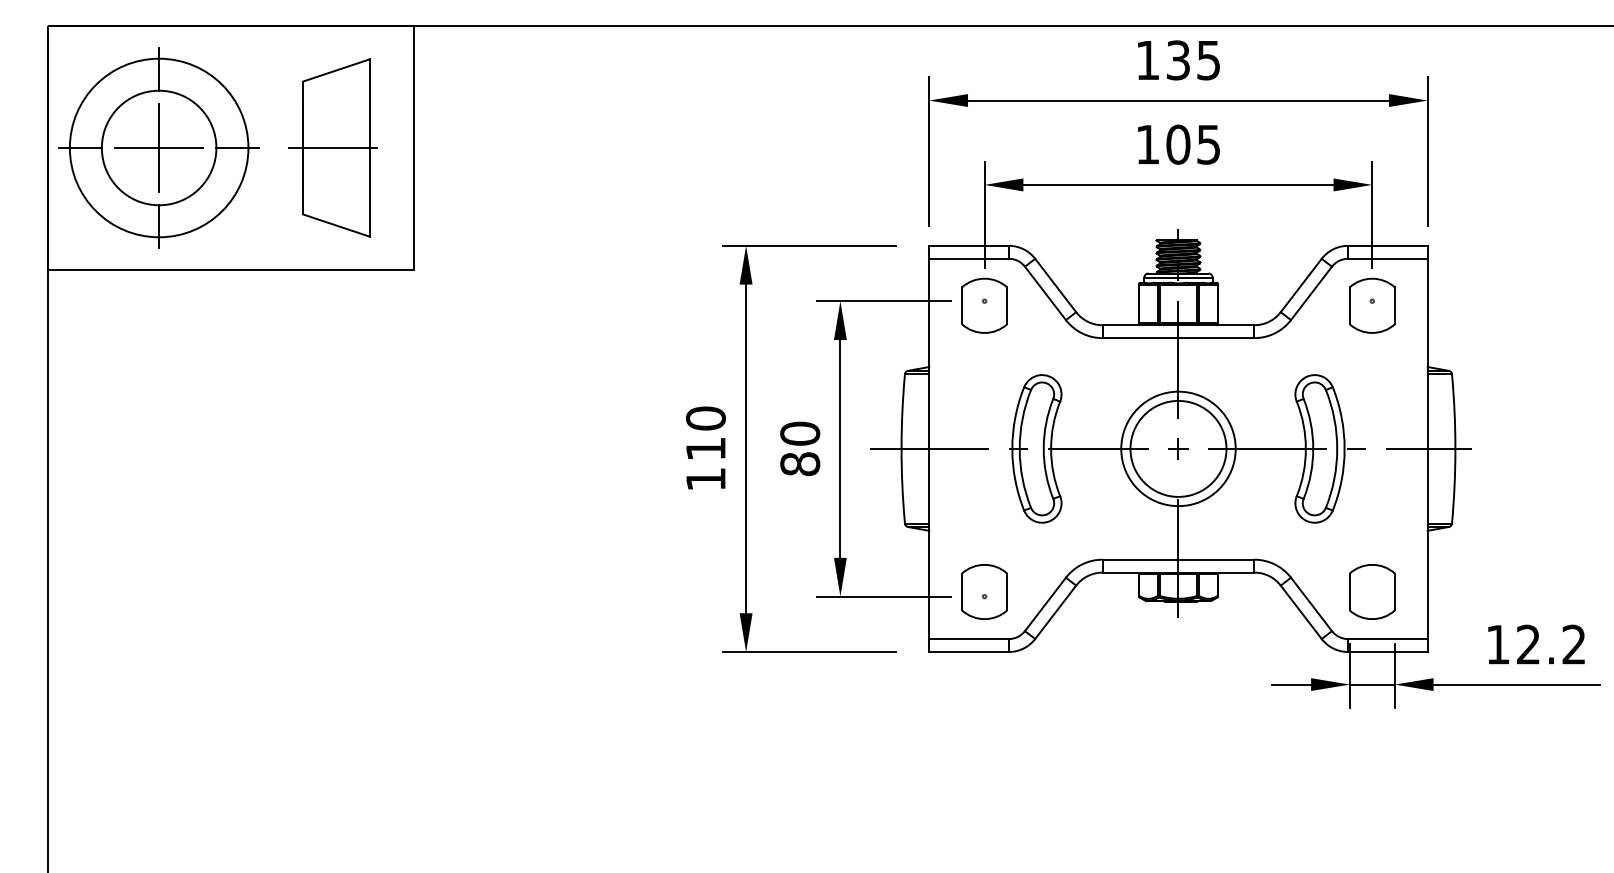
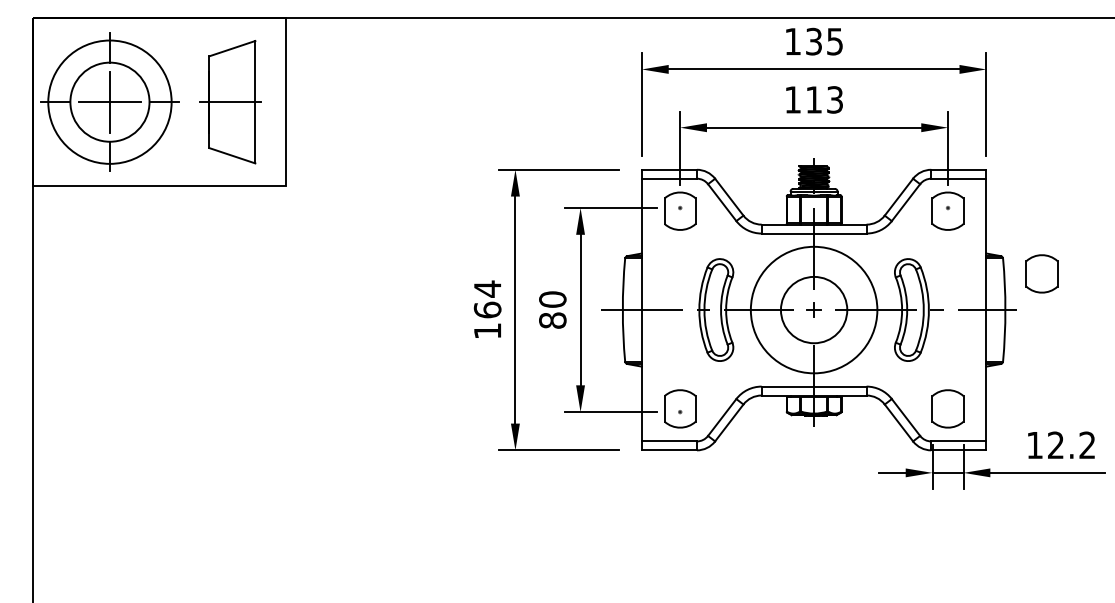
text: (1192, 144) -> (823, 99), 105 -> 113
part: (1507, 395) -> (1041, 273), added
text: (705, 433) -> (487, 299), 110 -> 164
circle: (1177, 448) -> (813, 309), size x1.6

